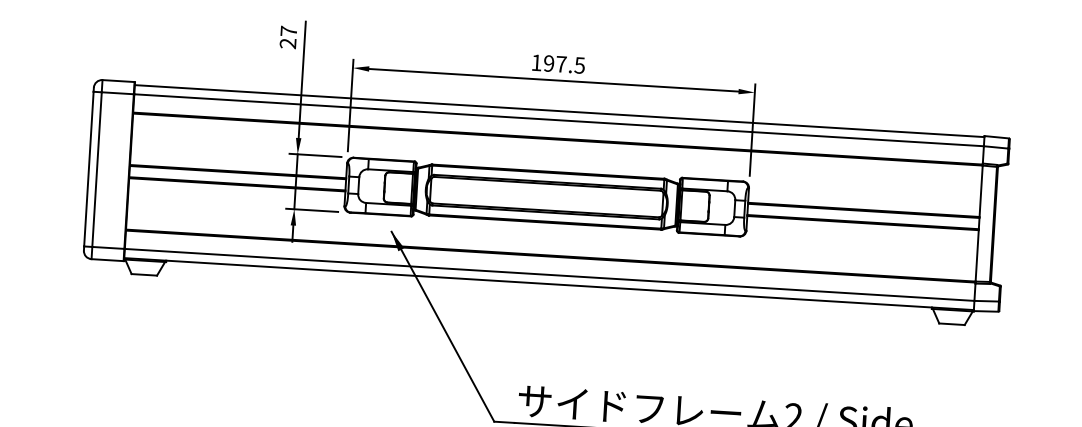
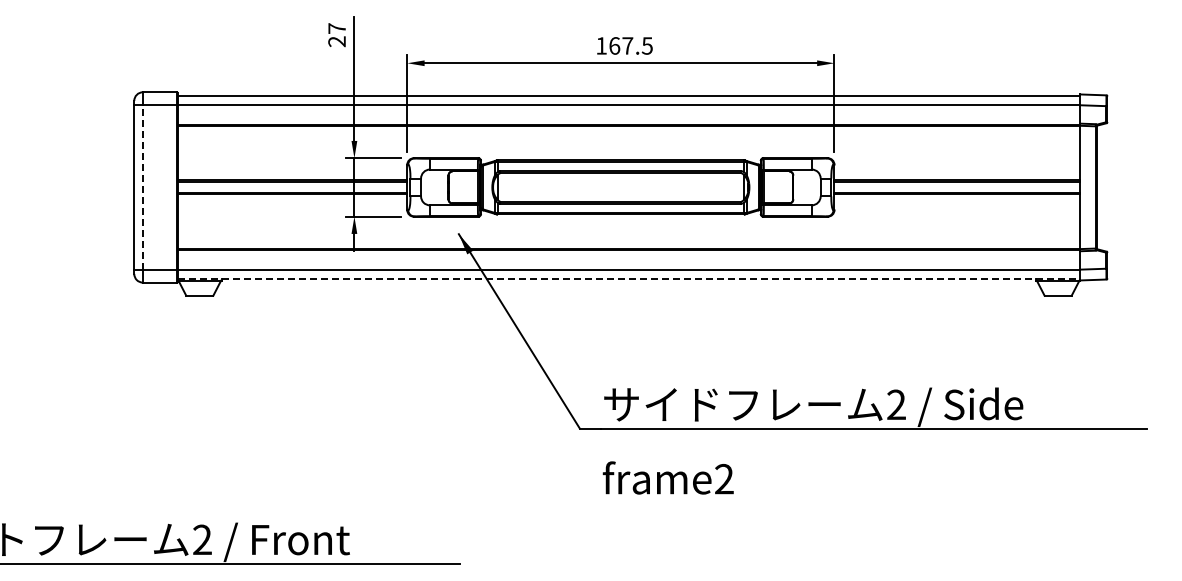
text: (548, 63) -> (614, 45), 197.5 -> 167.5
line: (96, 168) -> (142, 186), solid -> dashed
line: (549, 284) -> (629, 279), solid -> dashed

